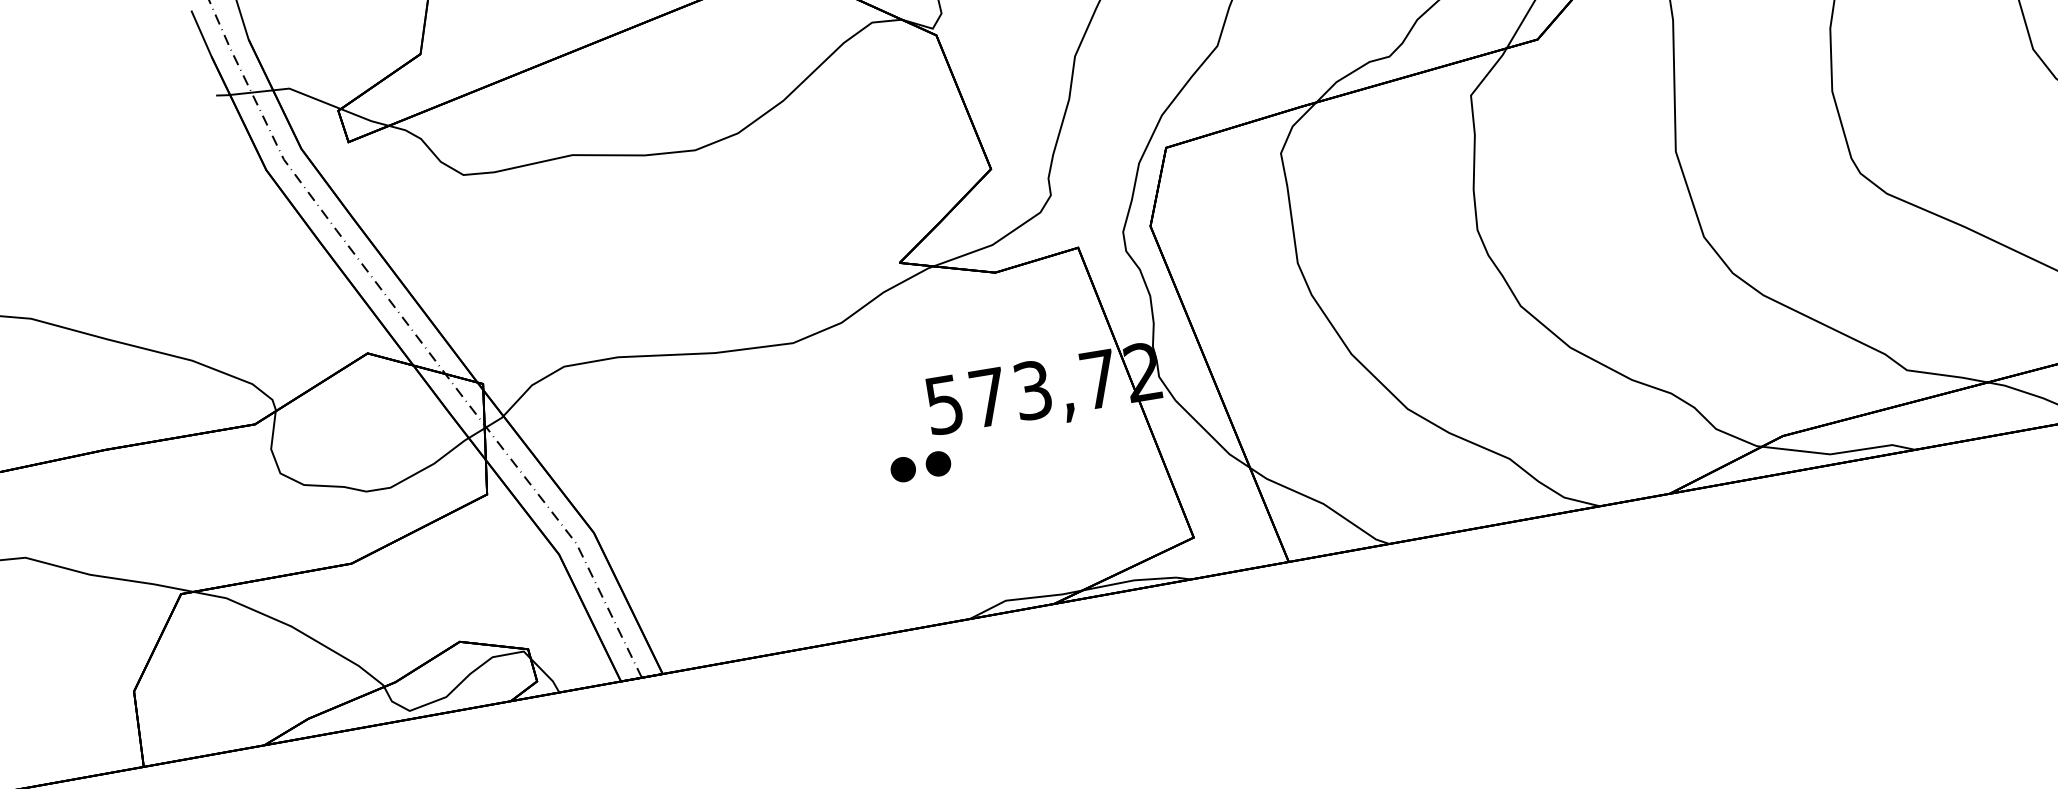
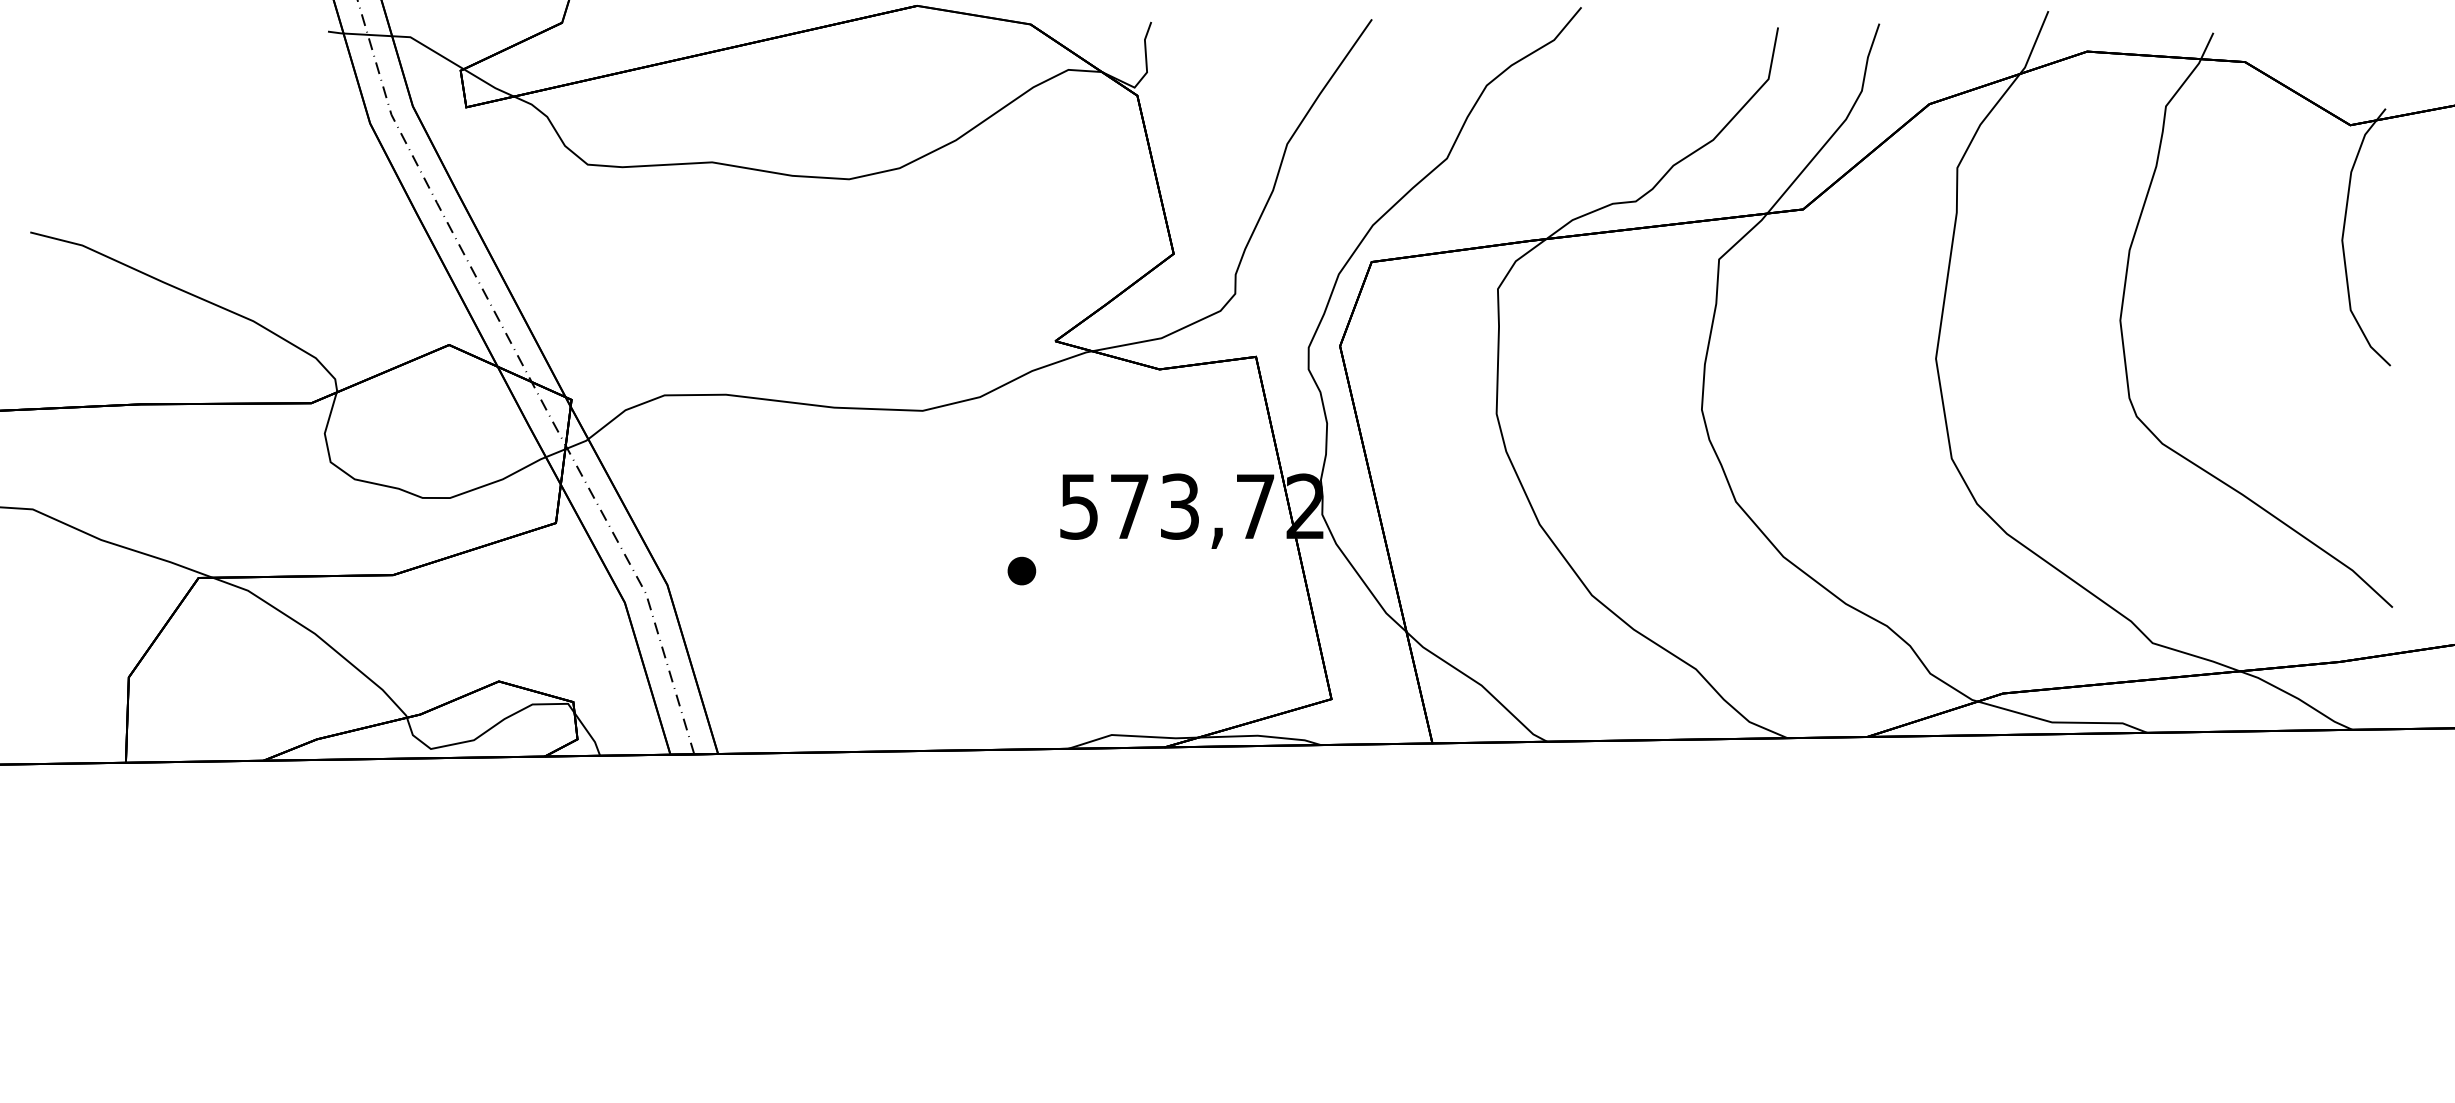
part: (938, 463) -> (1061, 570), removed

